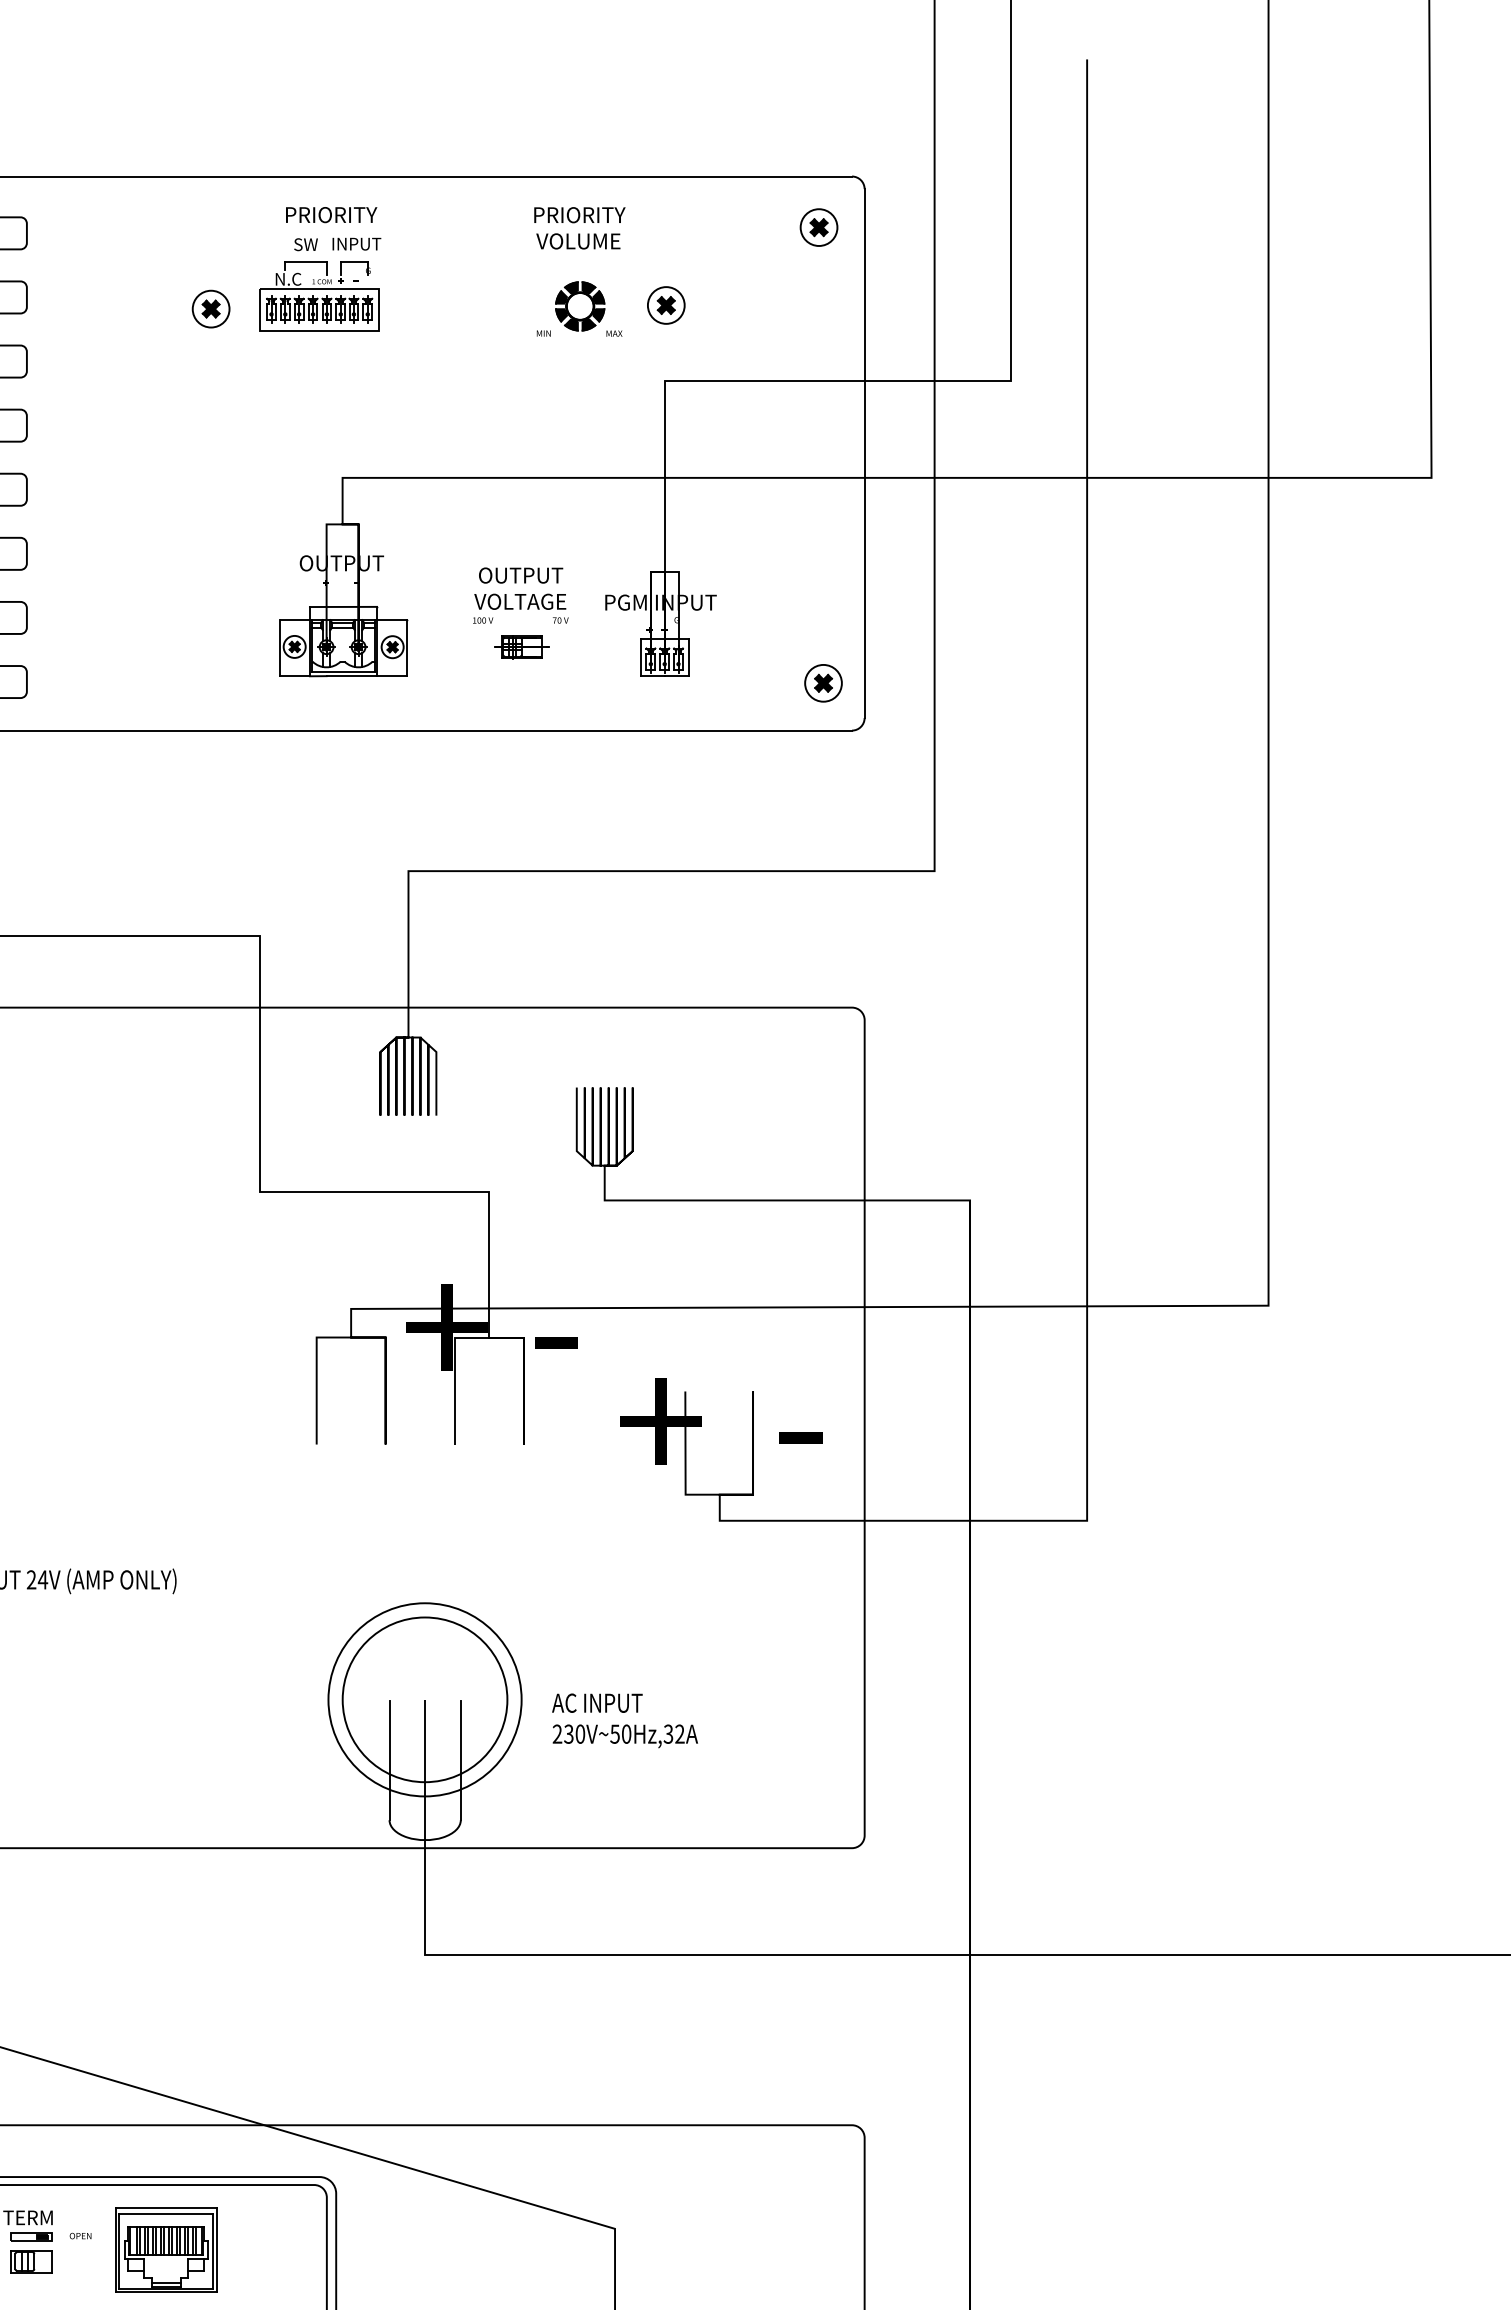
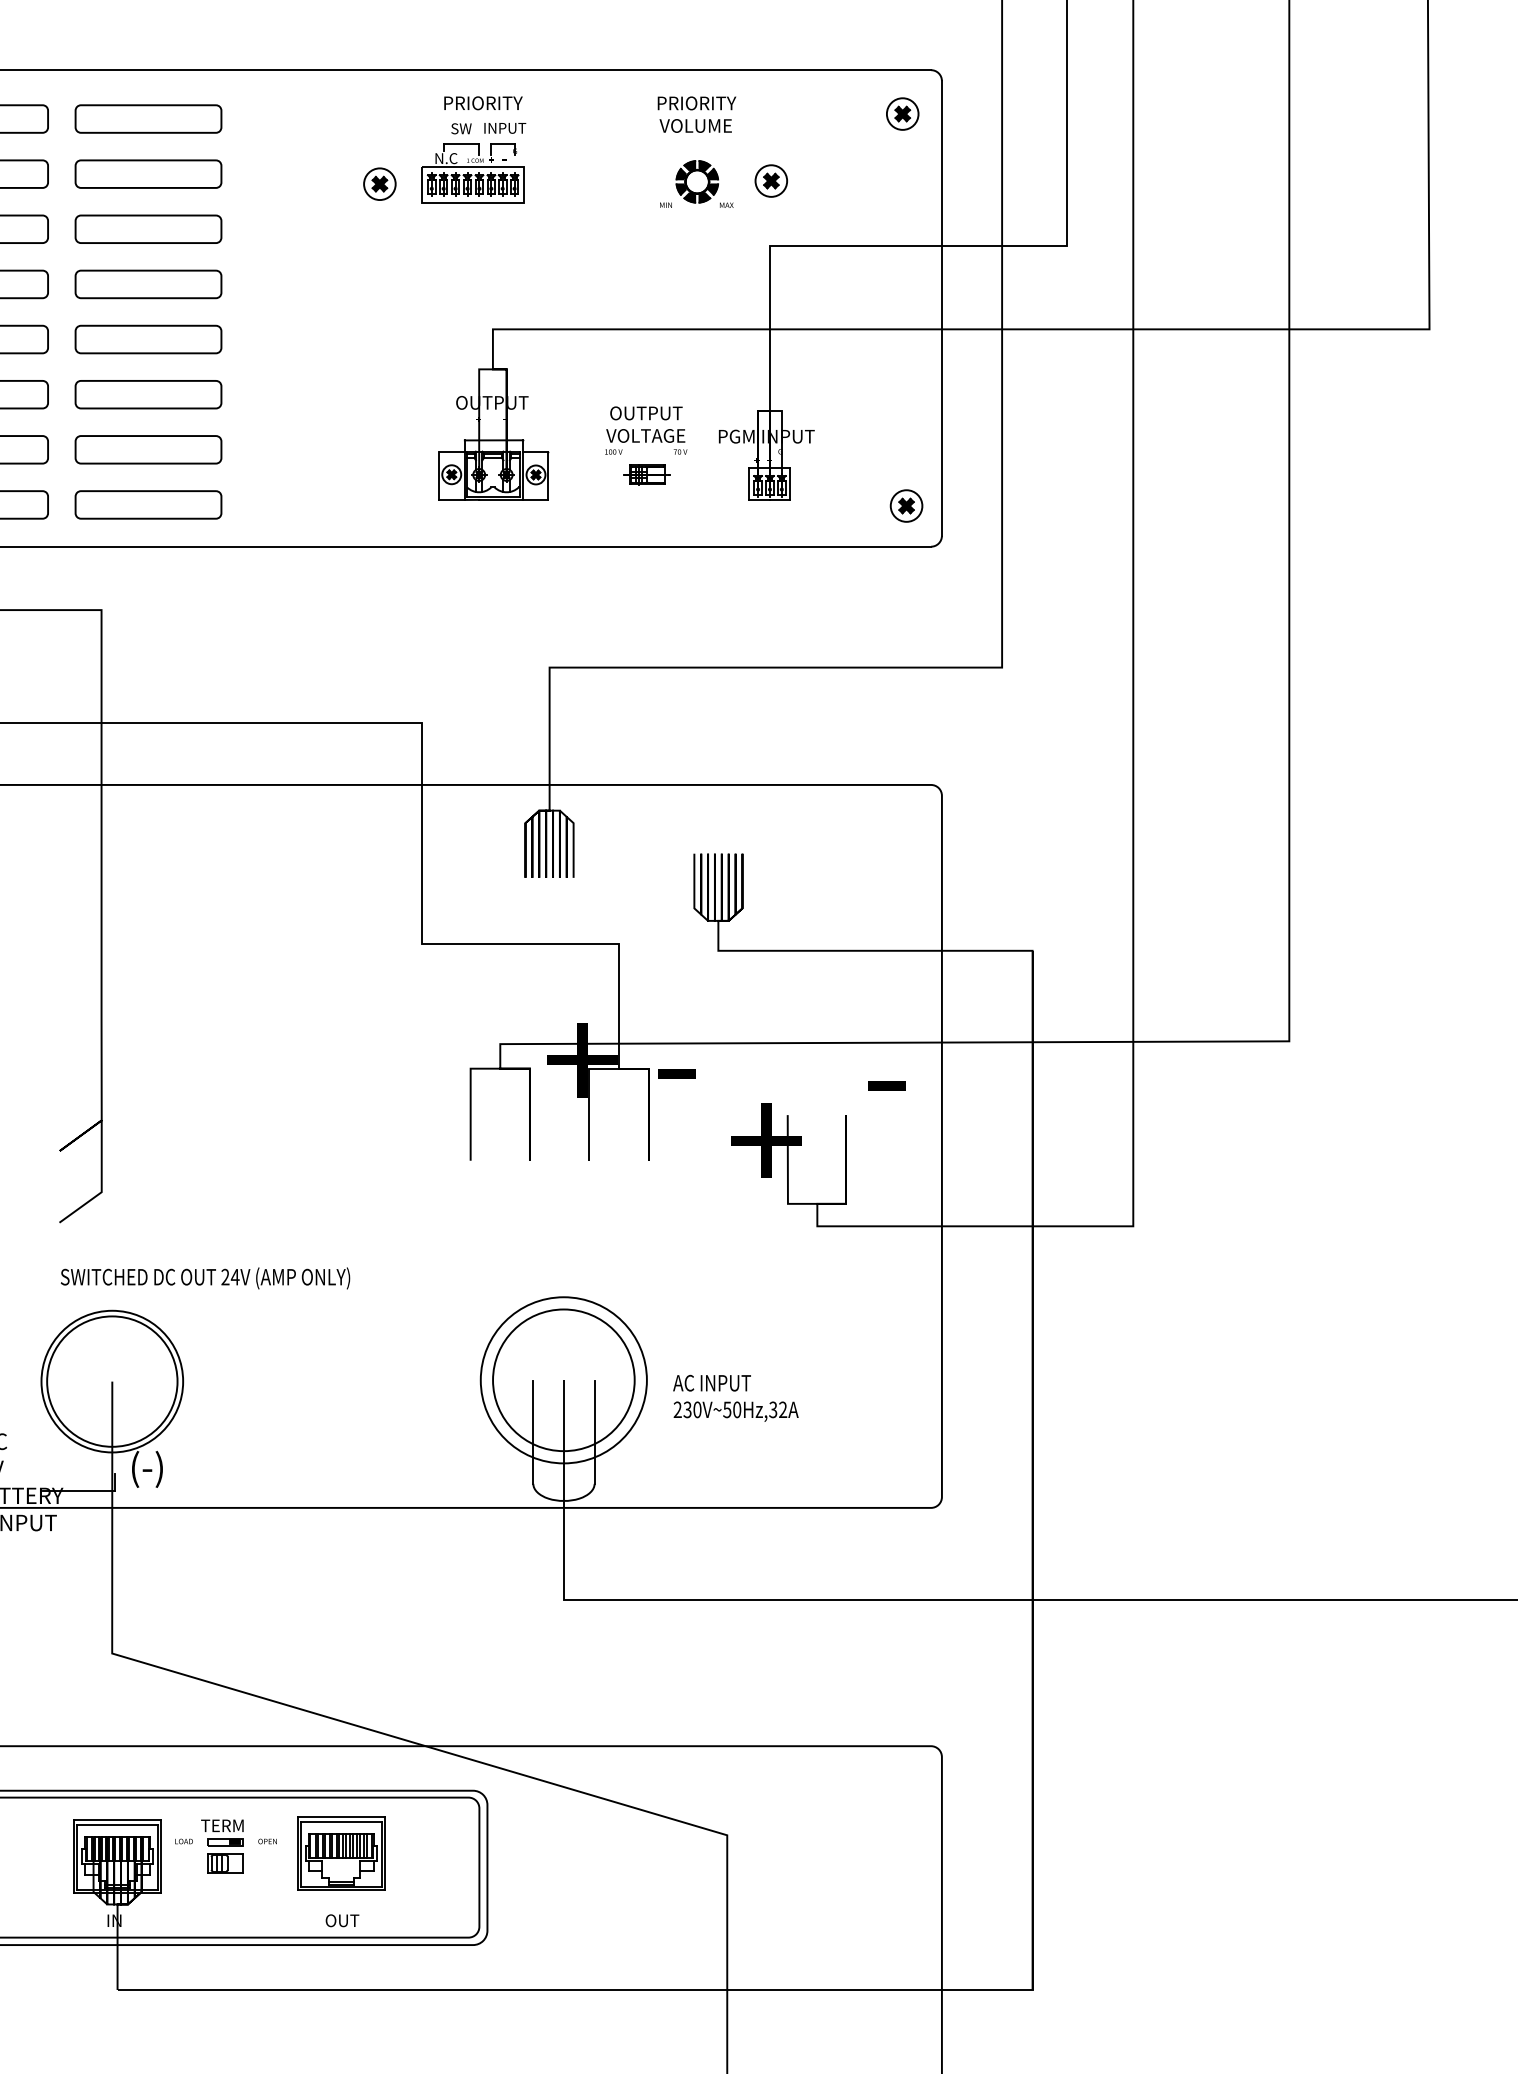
text: (800, 1437) -> (886, 1085), moved

